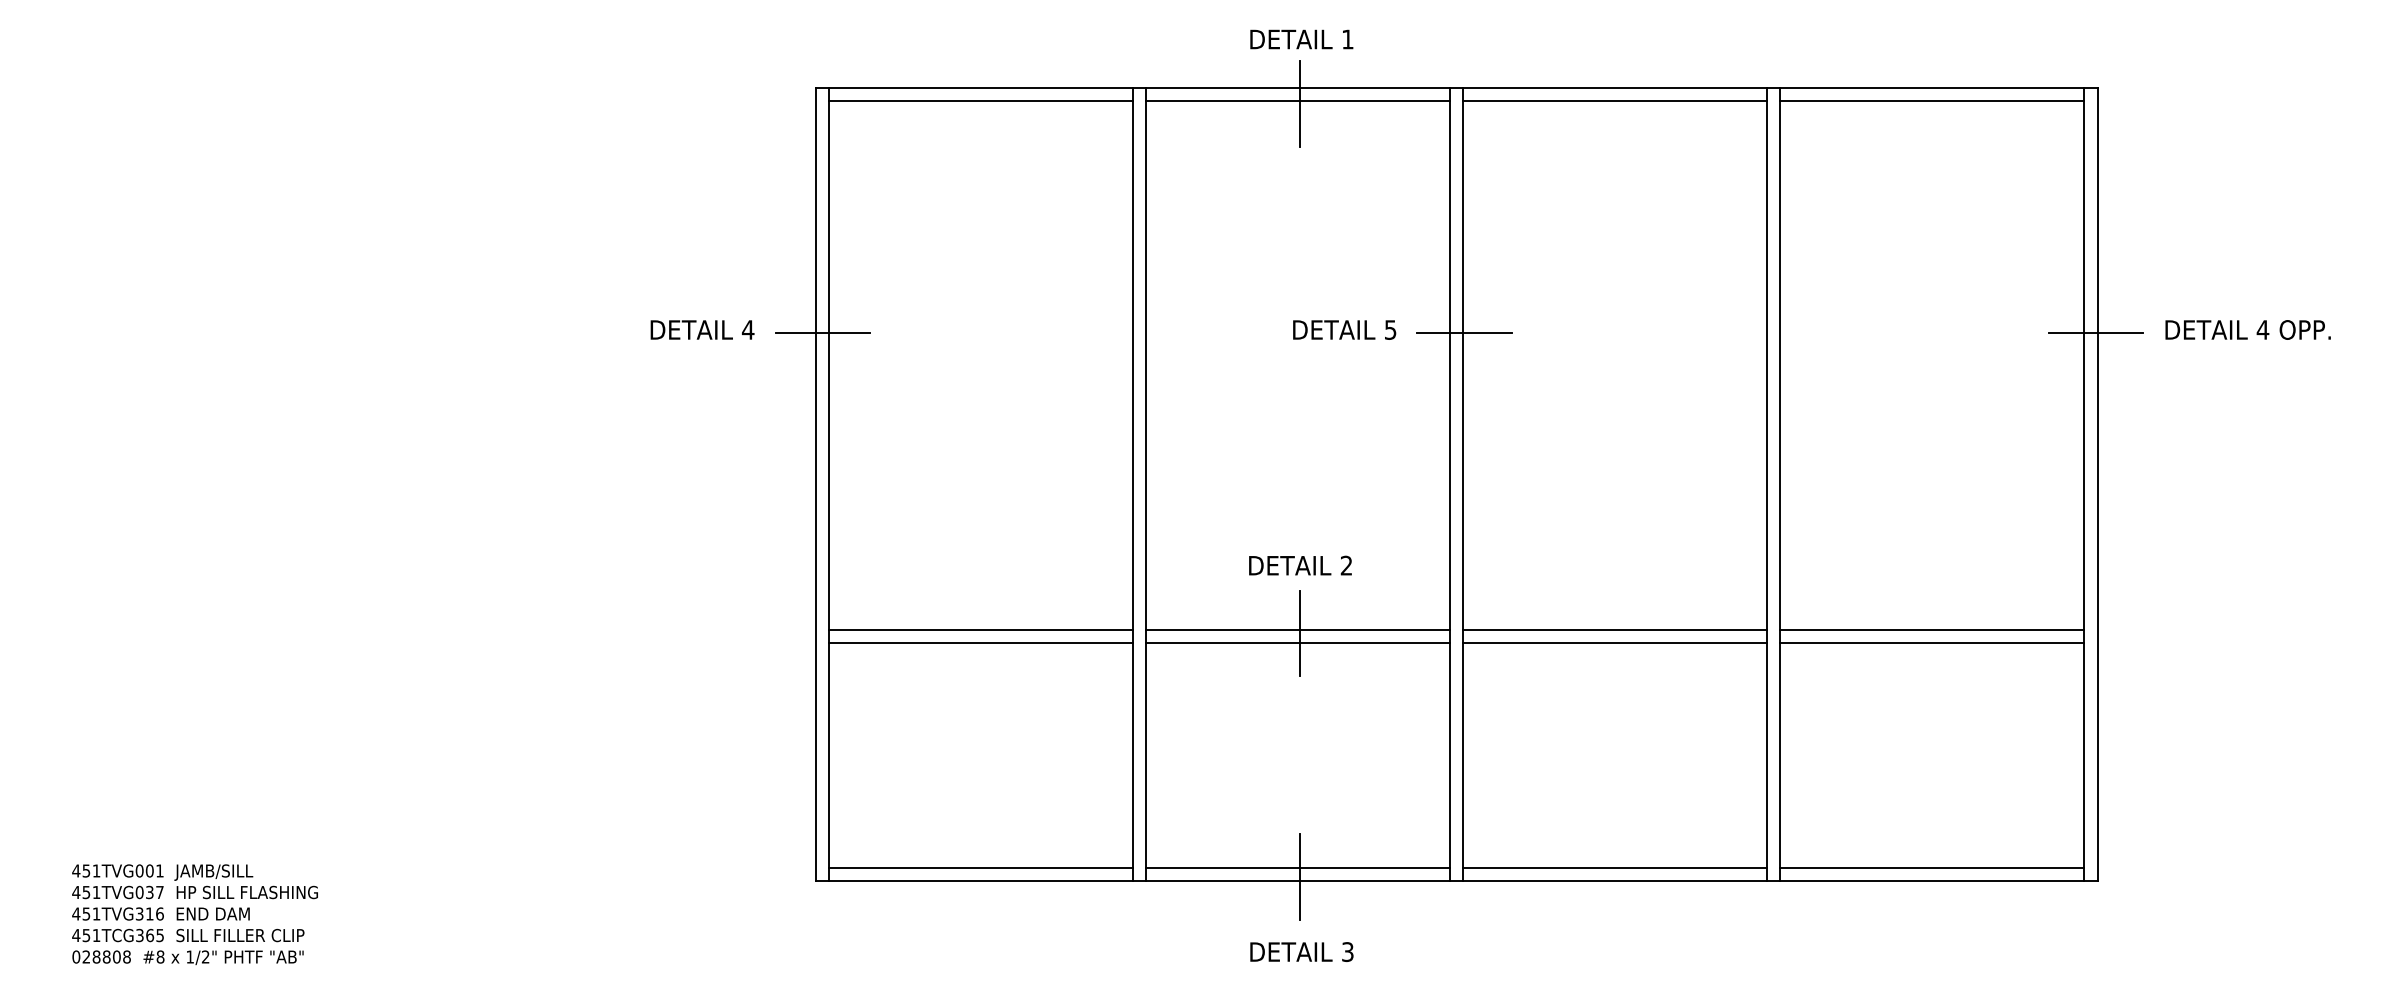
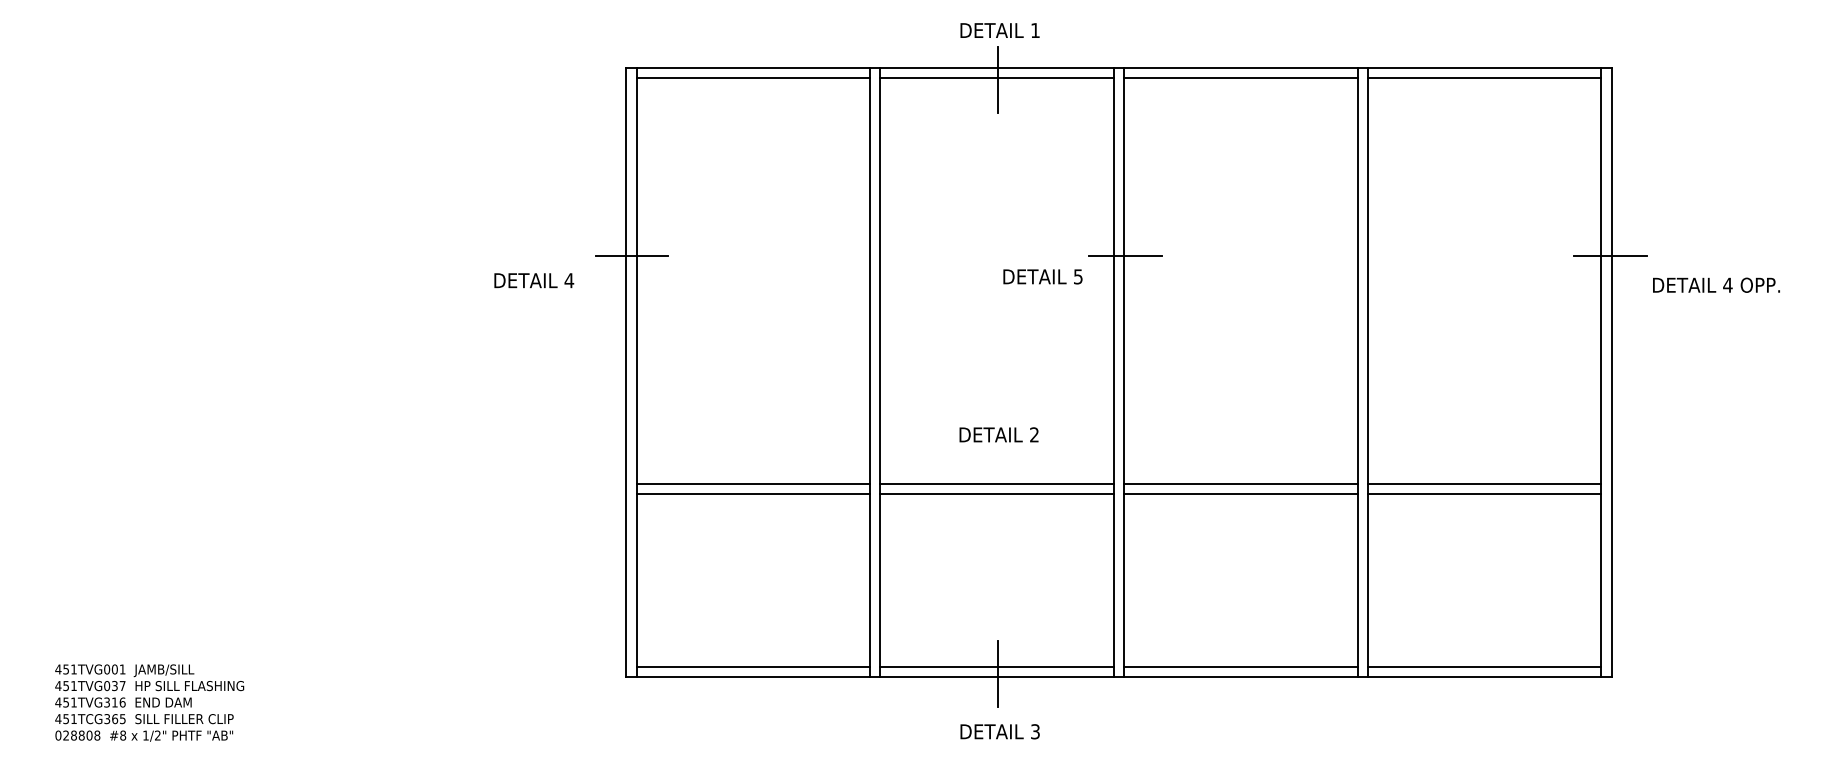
text: (702, 329) -> (534, 280), moved
text: (1344, 329) -> (1042, 276), moved
text: (2247, 329) -> (1715, 284), moved
line: (1299, 633) -> (998, 487), removed

